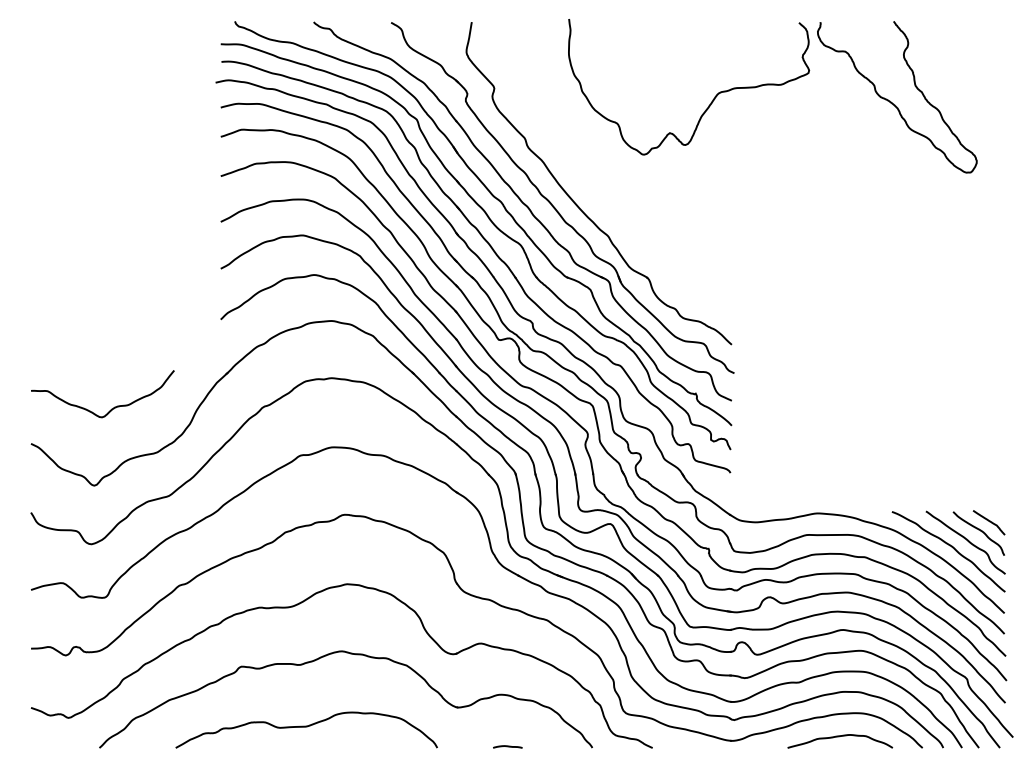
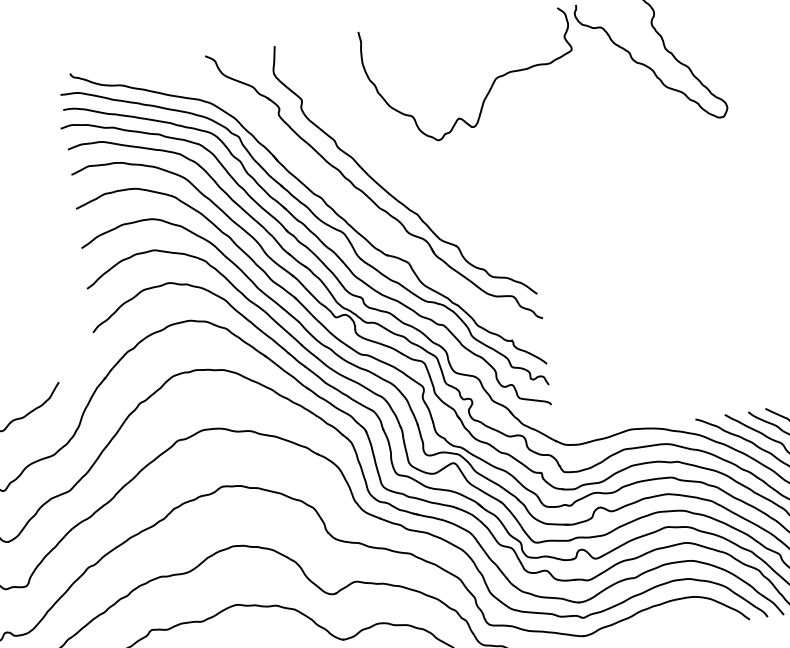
part: (522, 211) -> (340, 203), removed
curve: (839, 737) -> (676, 620), removed

